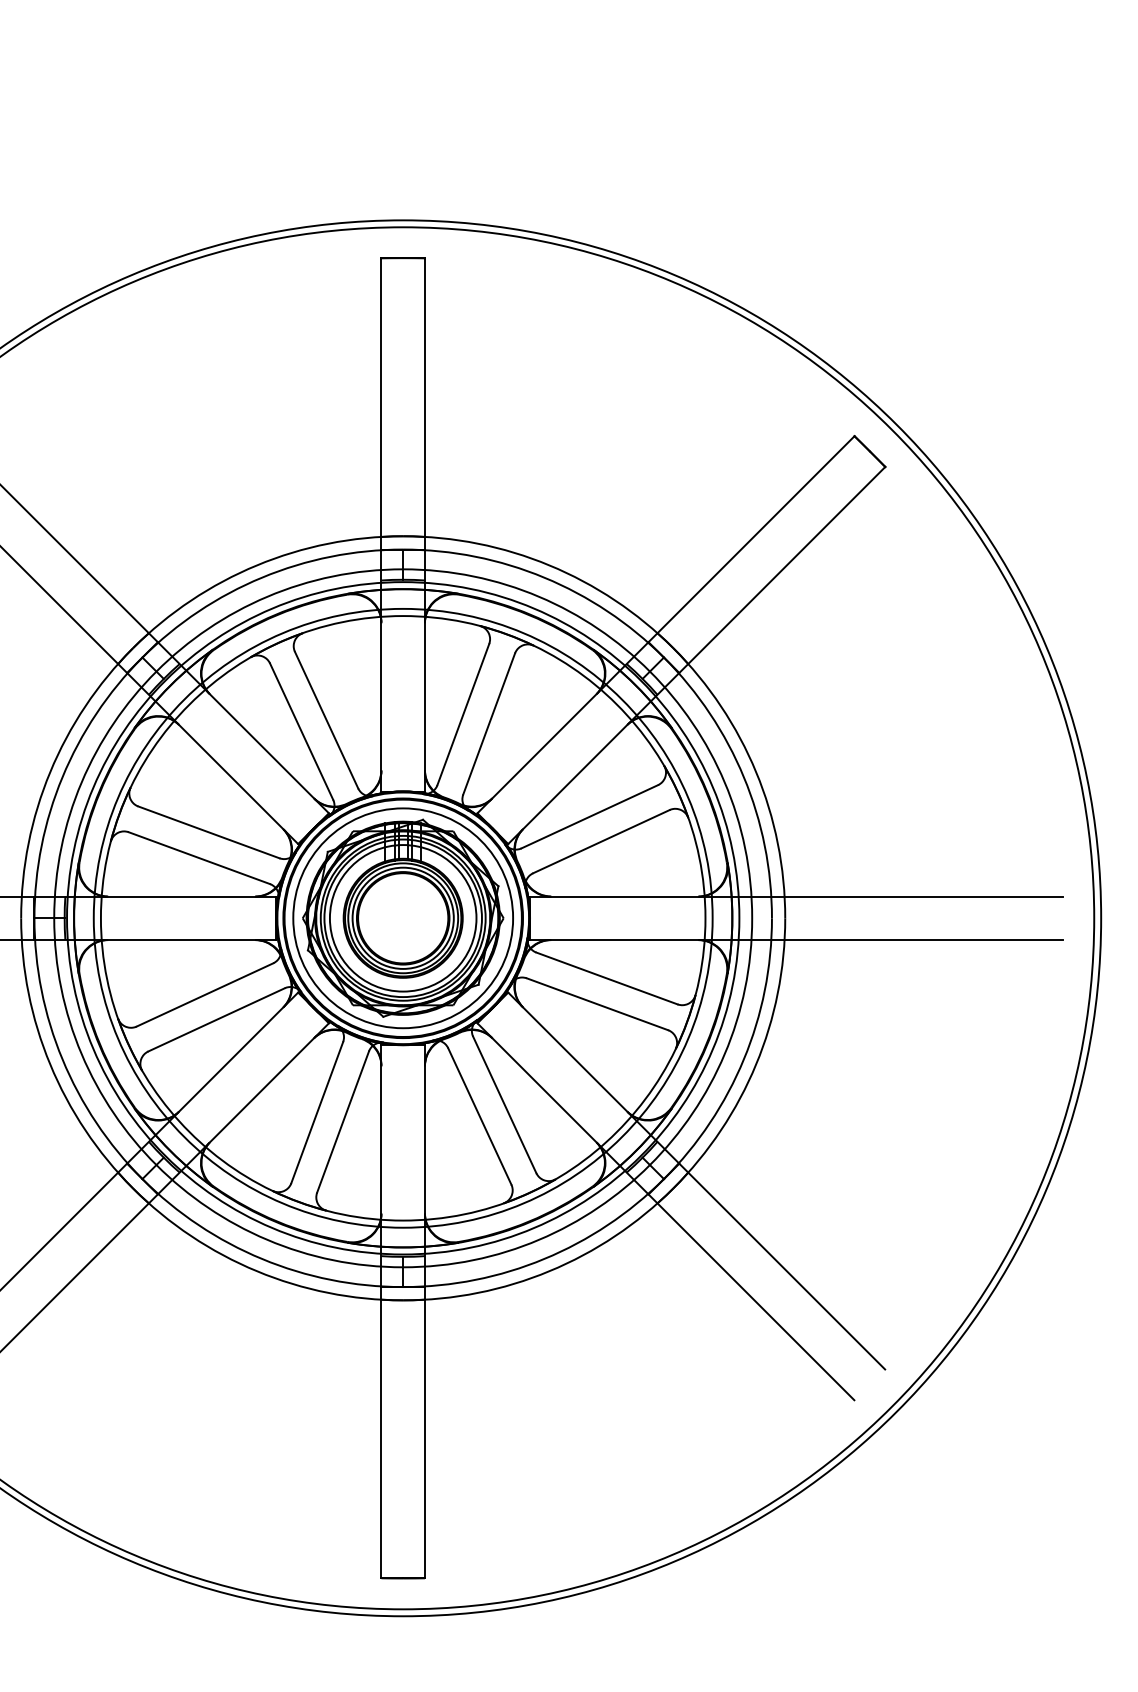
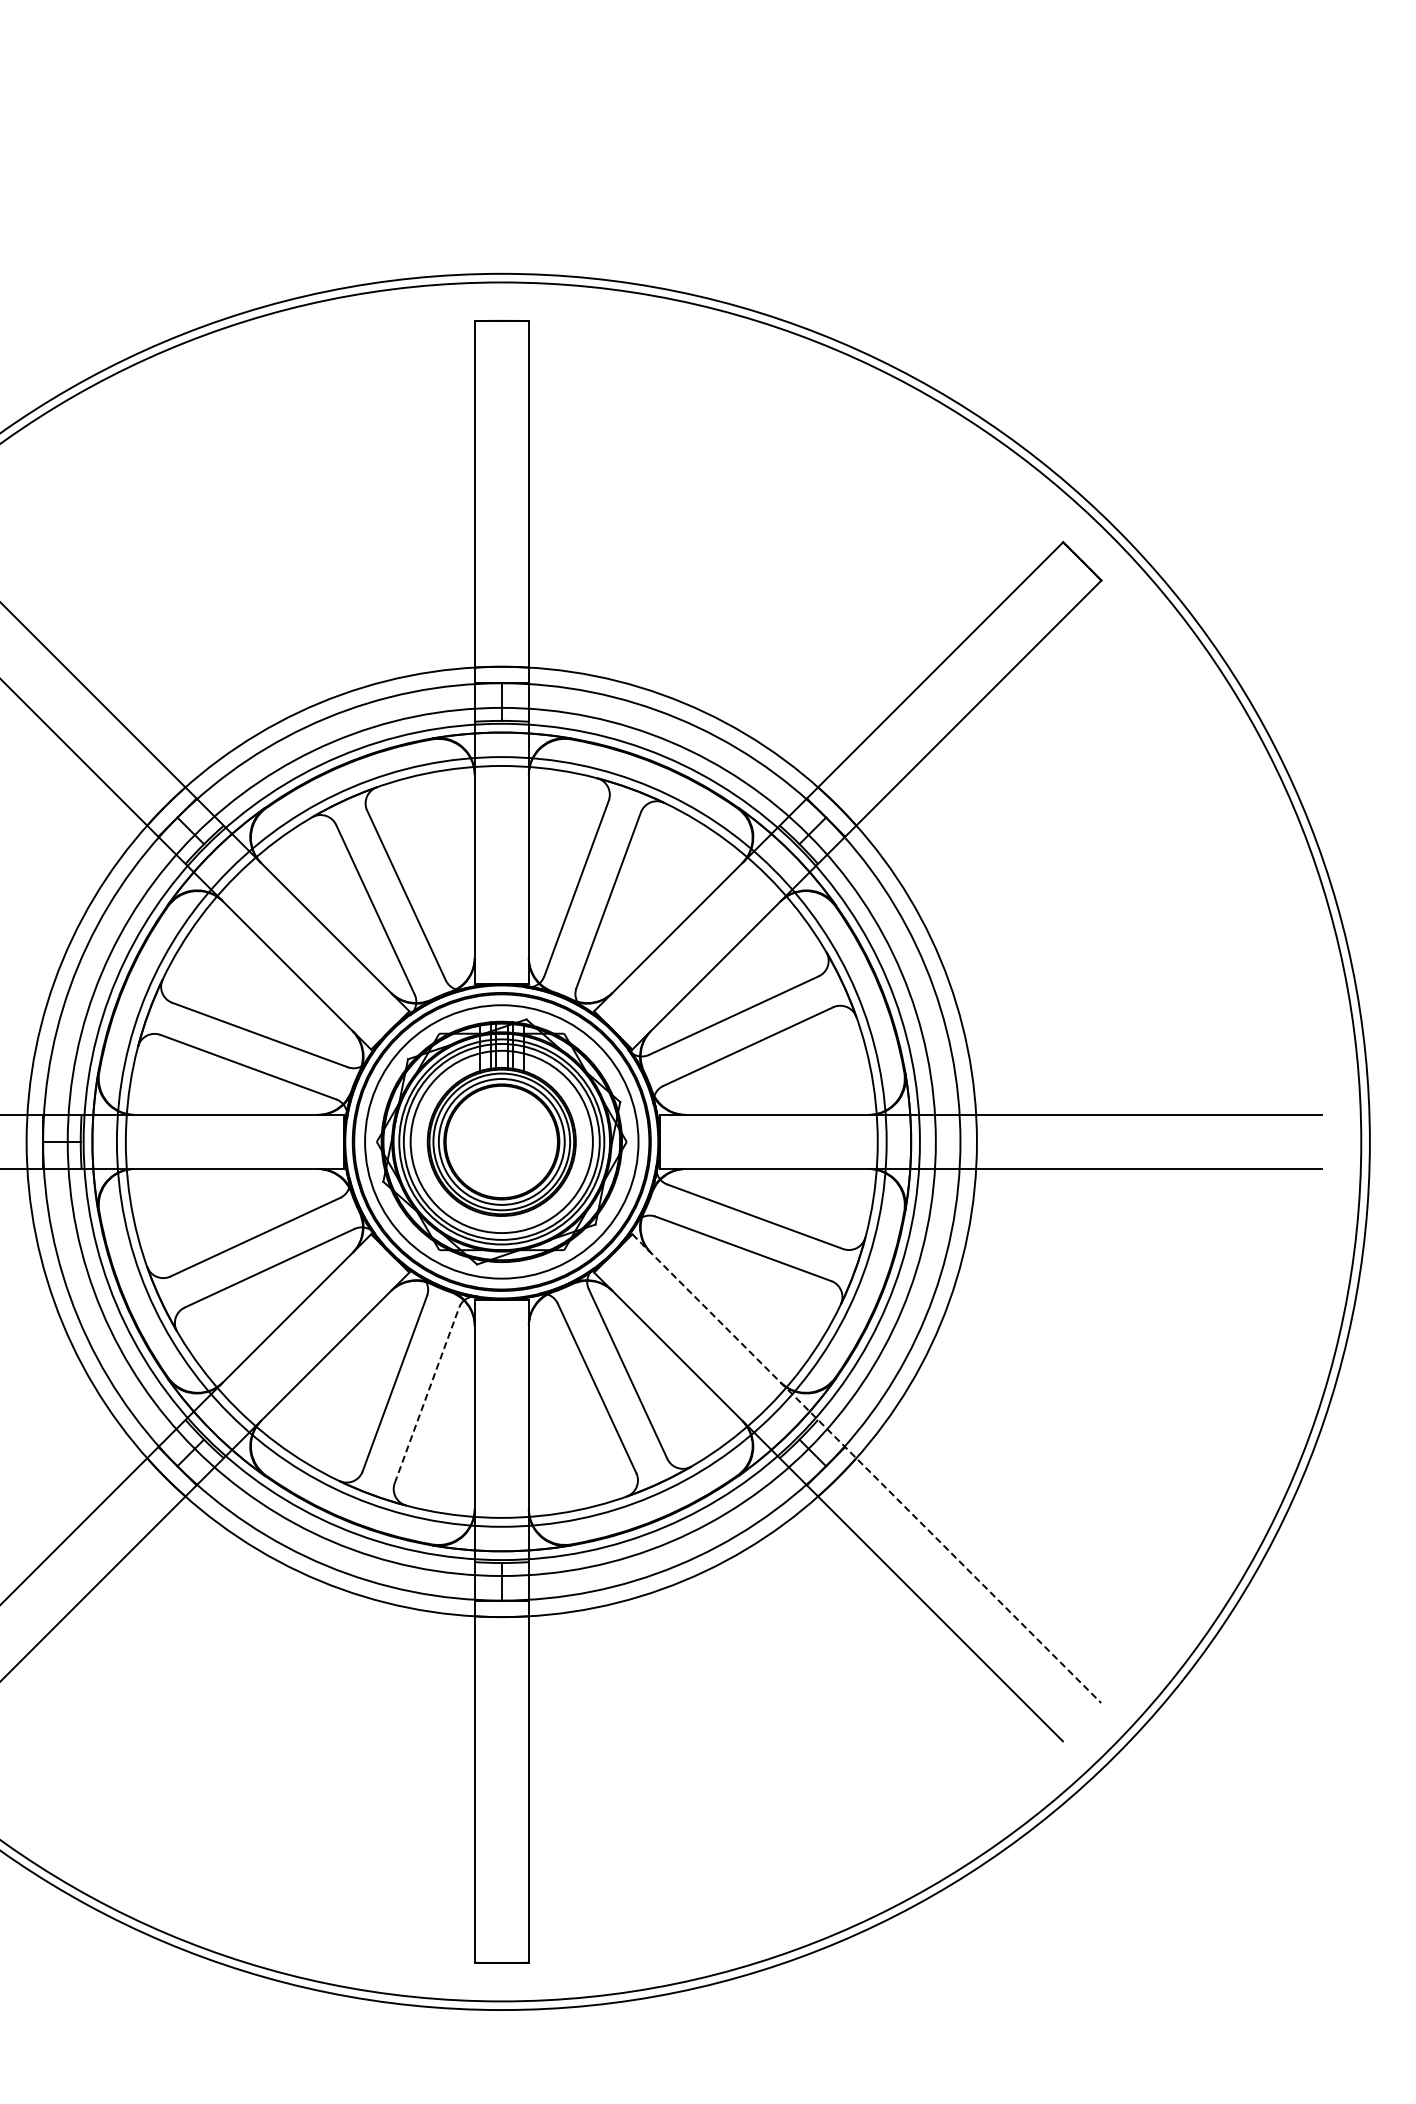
line: (342, 1122) -> (426, 1395), solid -> dashed
line: (697, 1181) -> (867, 1469), solid -> dashed

